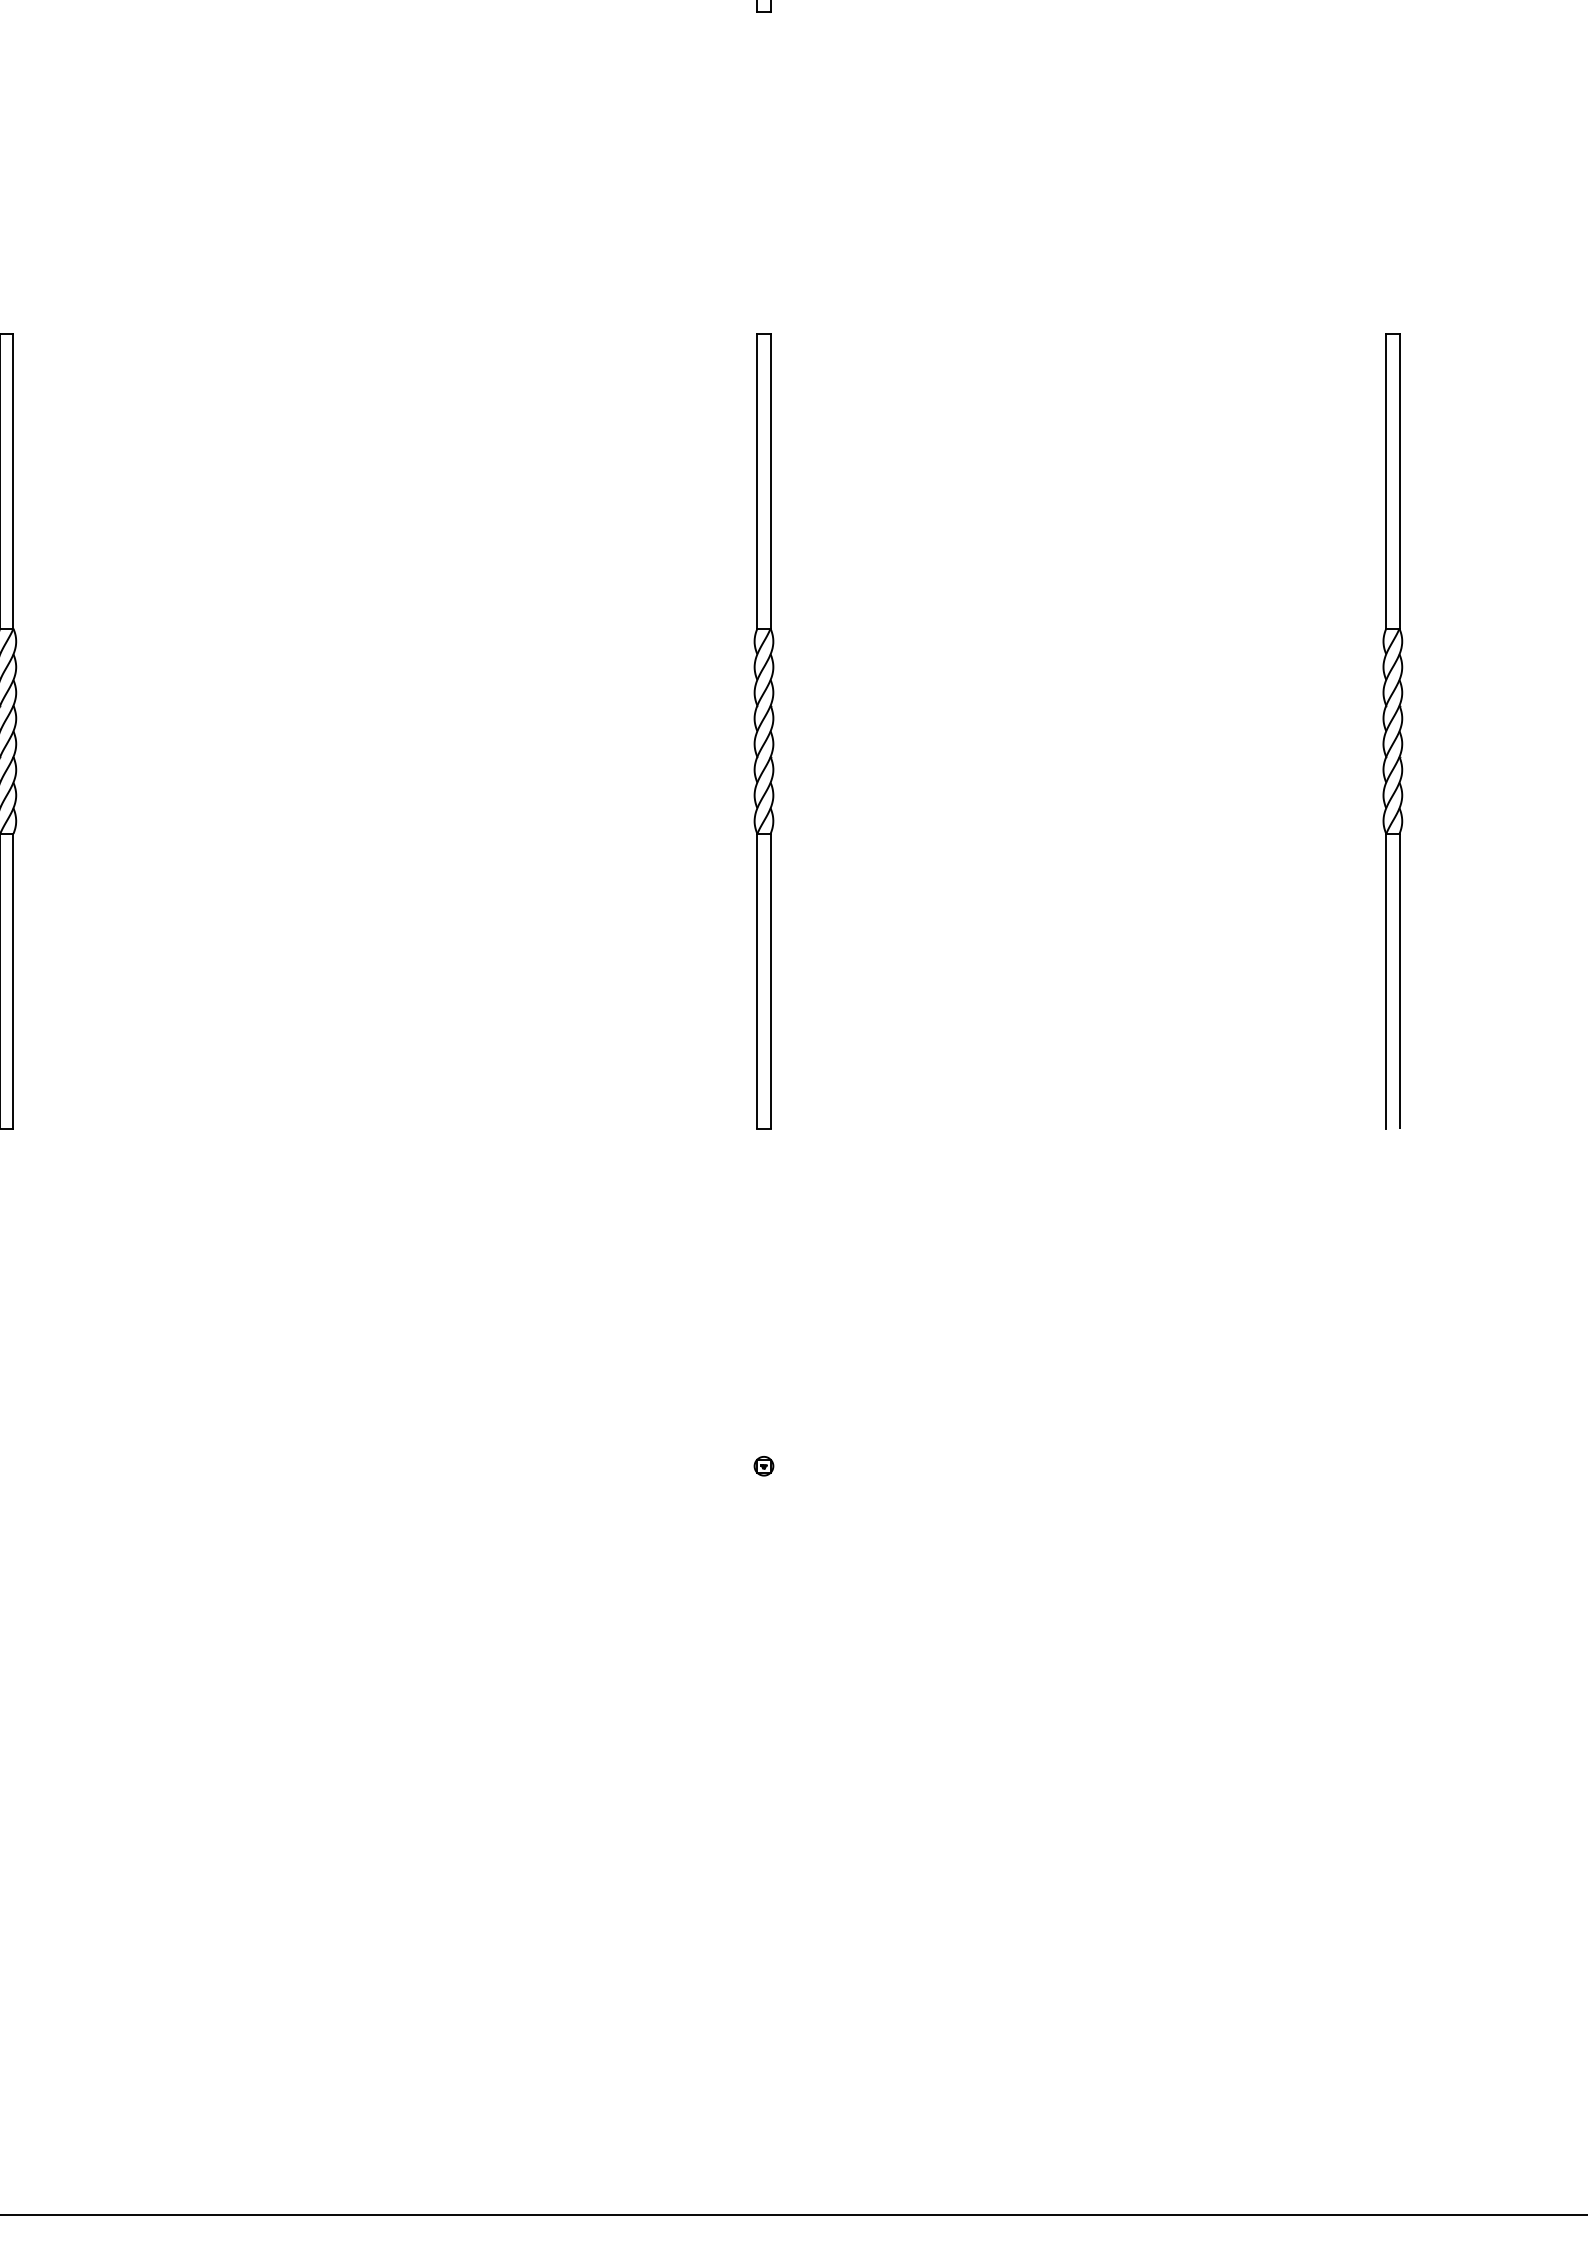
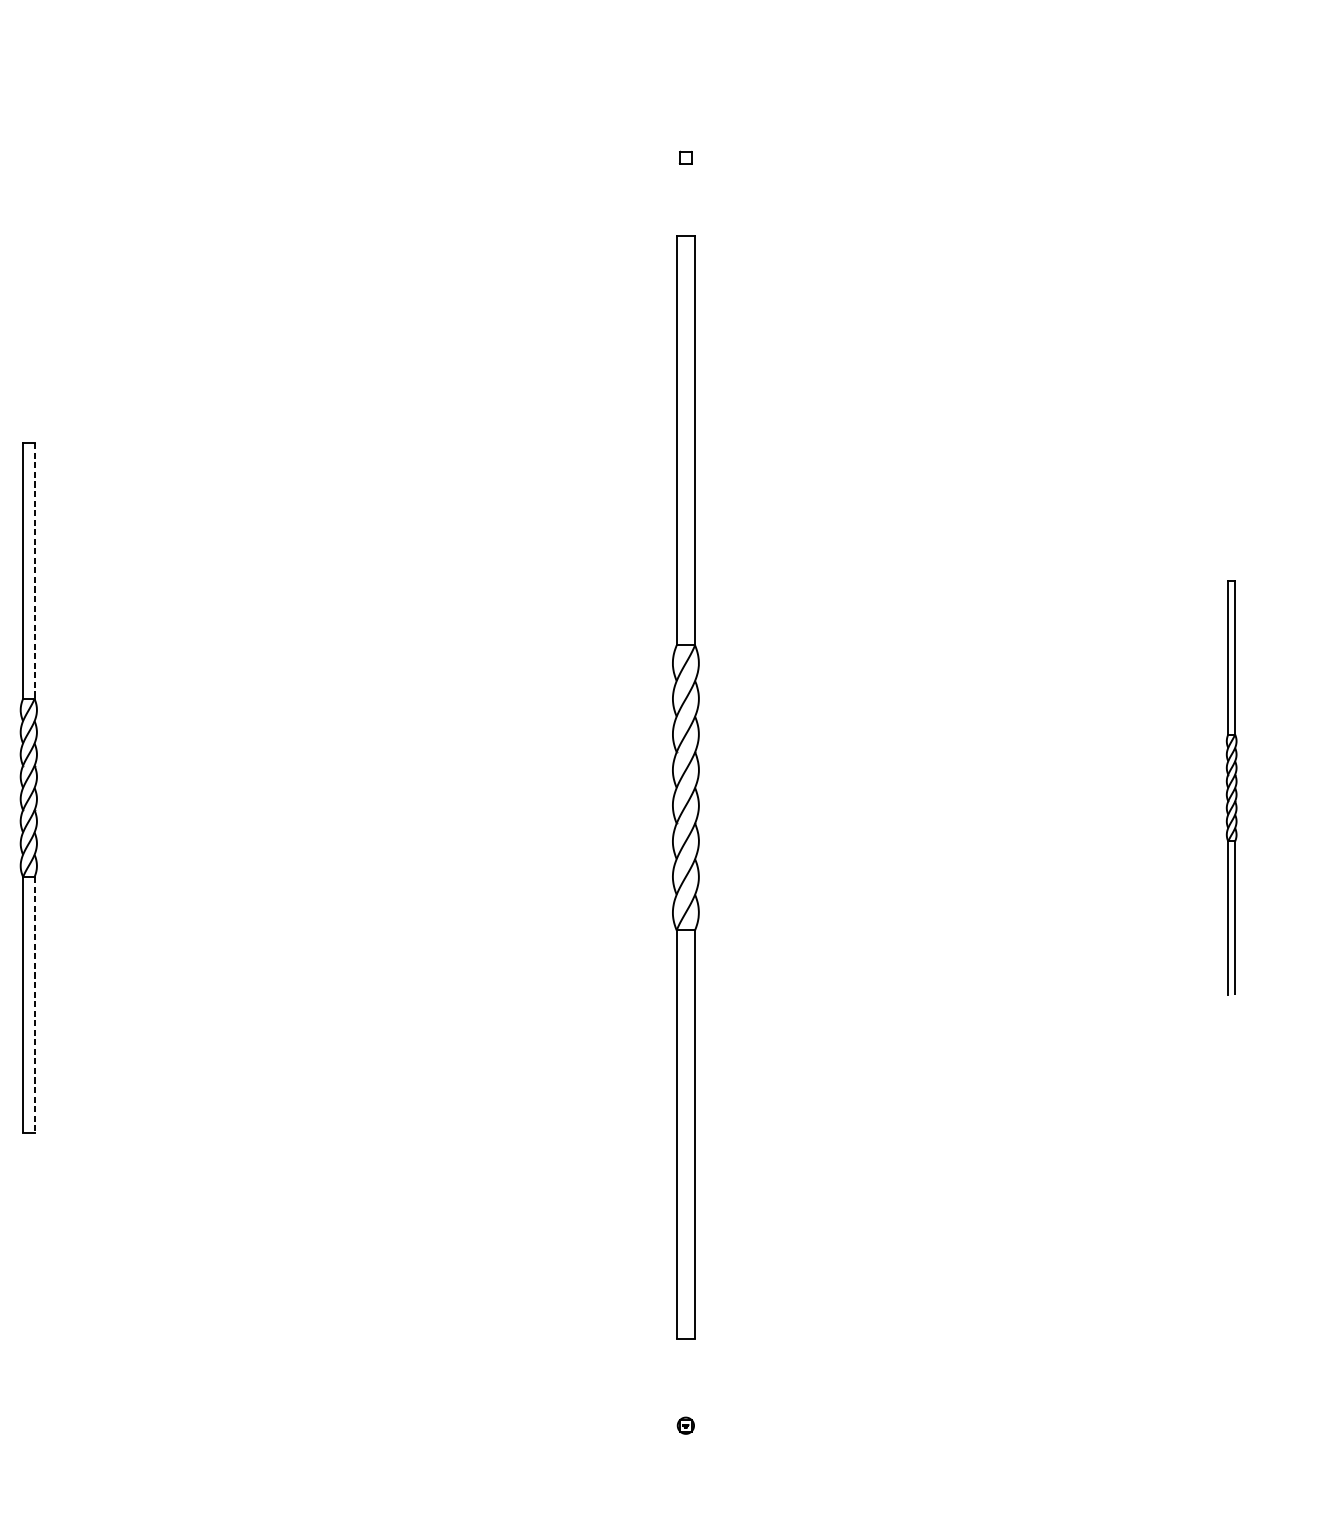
line: (13, 481) -> (34, 571), solid -> dashed
part: (763, 731) -> (685, 788), size x1.6
part: (1392, 731) -> (1231, 788), size x0.6
line: (13, 981) -> (34, 1005), solid -> dashed

